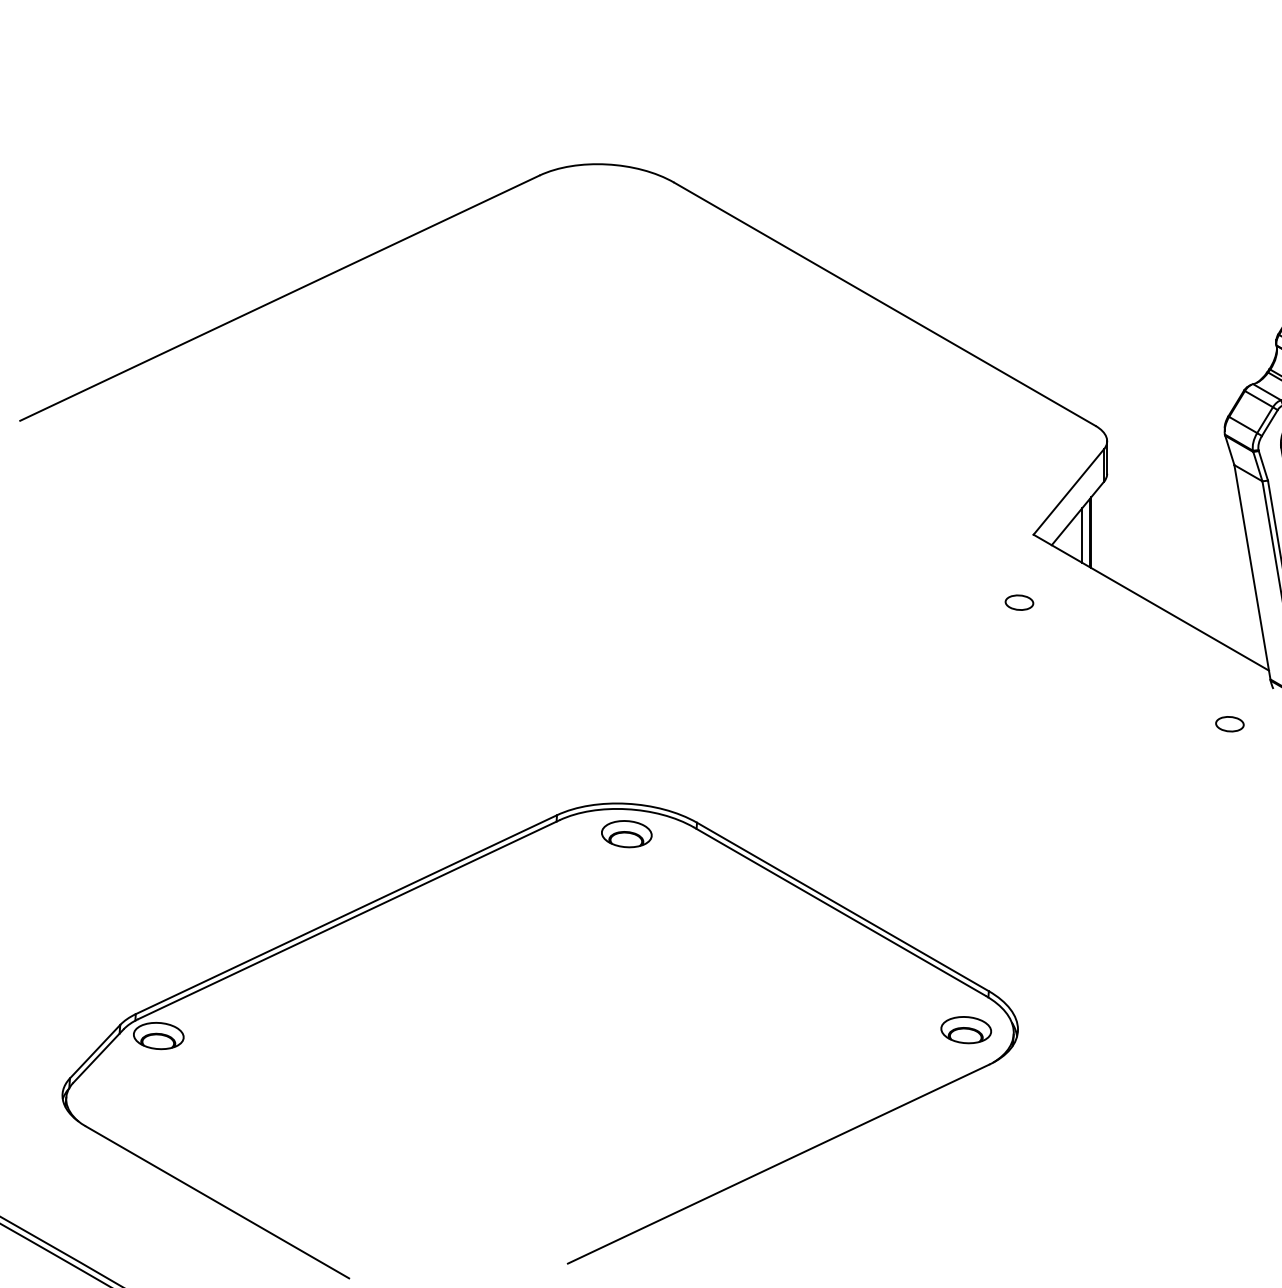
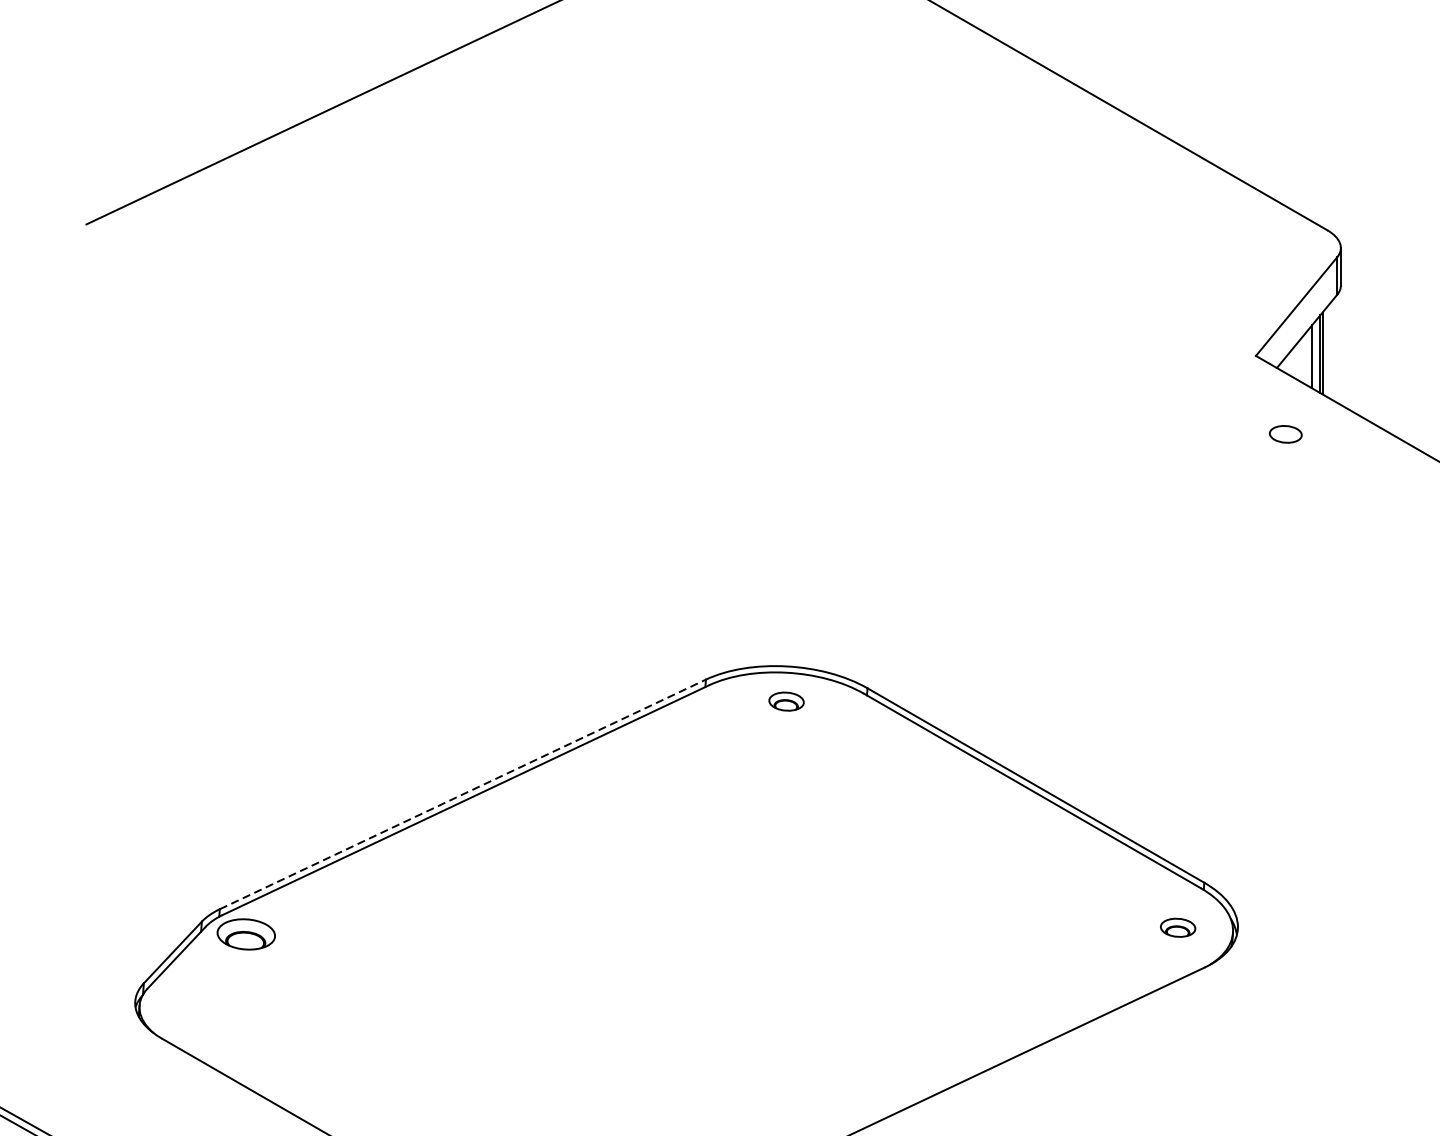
part: (1019, 602) -> (1285, 434), moved
part: (626, 834) -> (786, 701), size x0.6
line: (346, 914) -> (462, 794), solid -> dashed
part: (965, 1030) -> (1177, 928), size x0.6

